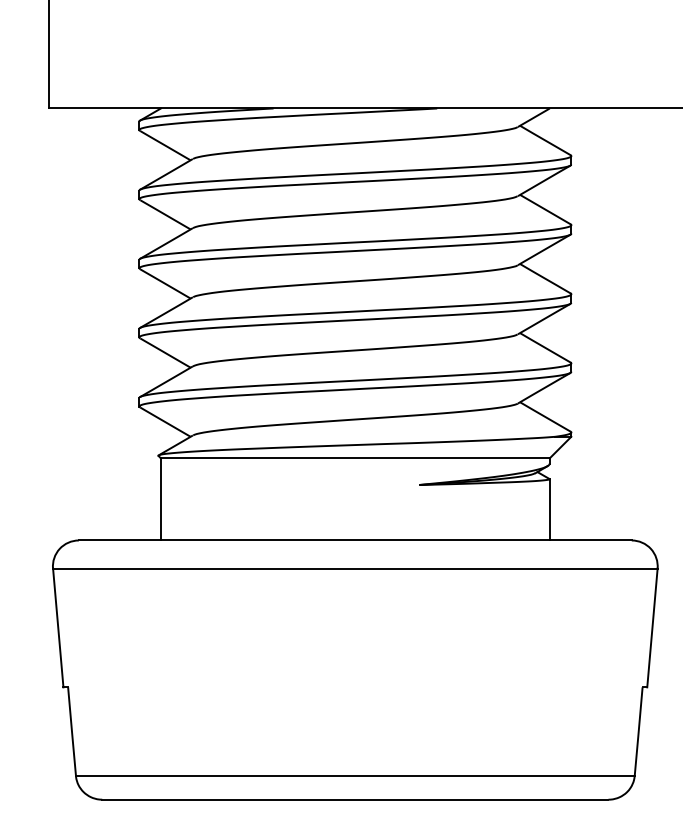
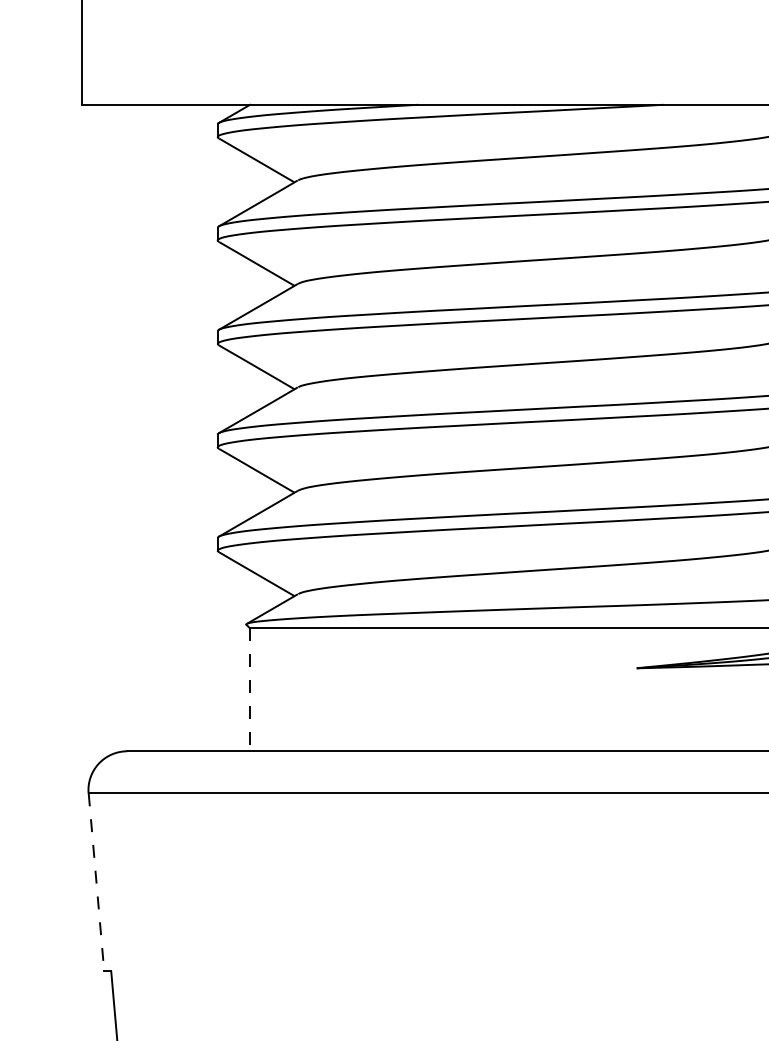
line: (160, 499) -> (249, 689), solid -> dashed
line: (58, 628) -> (96, 883), solid -> dashed

